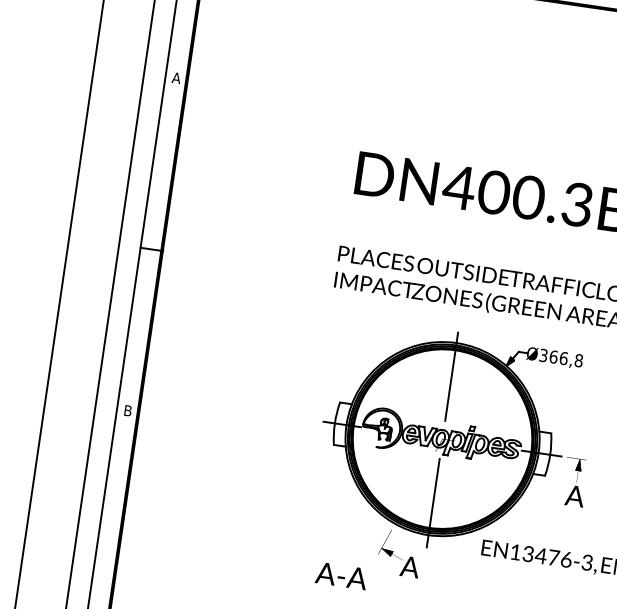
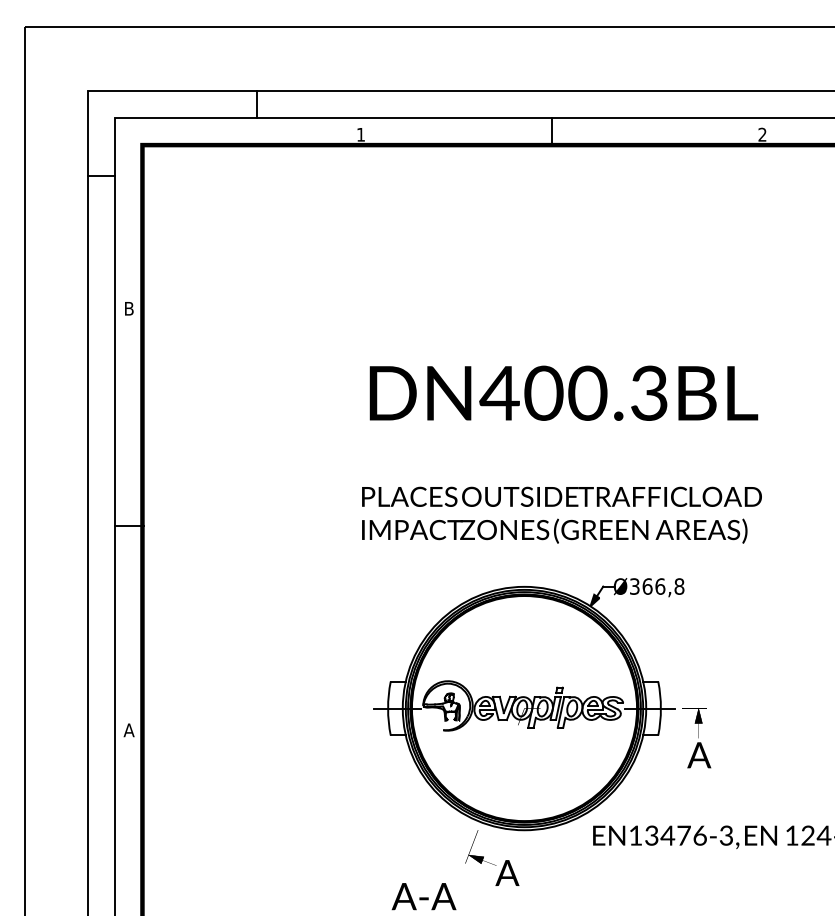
text: (176, 77) -> (128, 308), A -> B
line: (451, 376) -> (524, 629), removed
text: (127, 410) -> (128, 730), B -> A
line: (433, 503) -> (524, 789), removed

